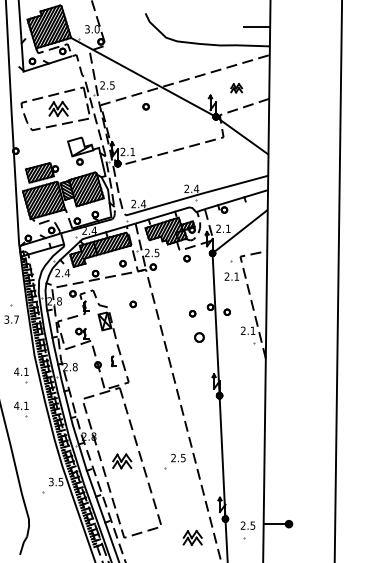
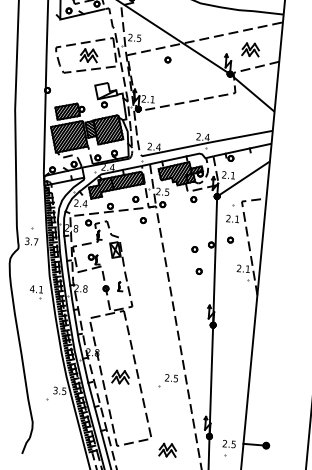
part: (236, 88) -> (250, 50), size x1.67
part: (132, 304) -> (142, 220), moved
part: (226, 311) -> (229, 239), moved
part: (199, 337) -> (199, 271), size x0.62
part: (21, 409) -> (33, 323), removed
part: (192, 537) -> (167, 449), moved

